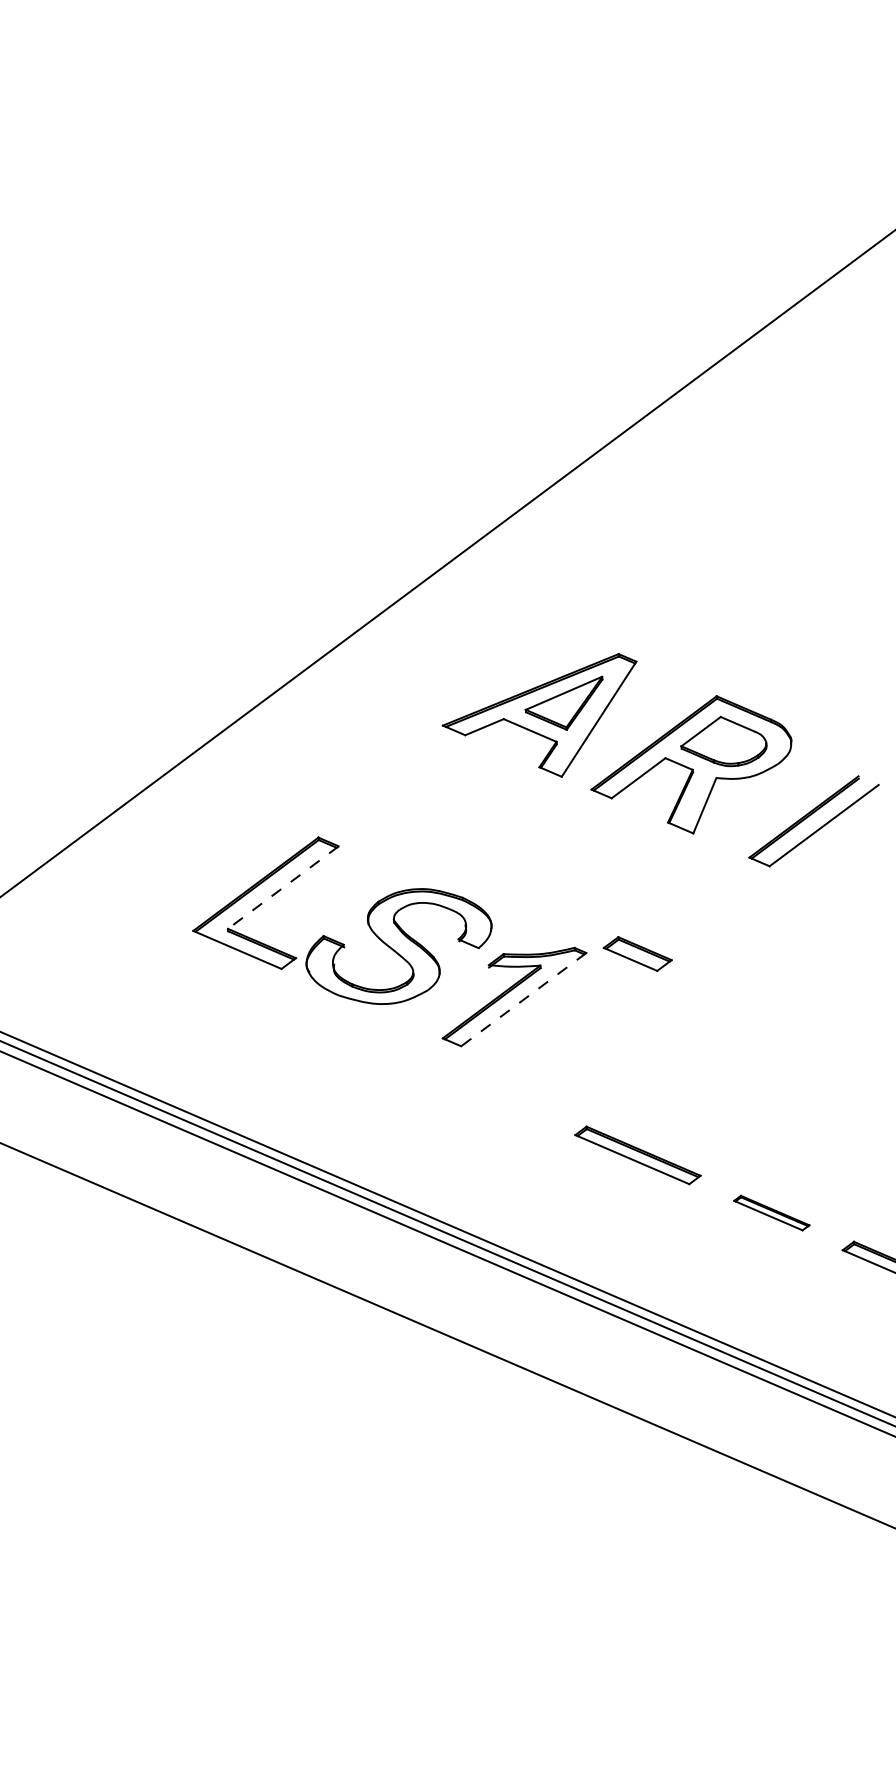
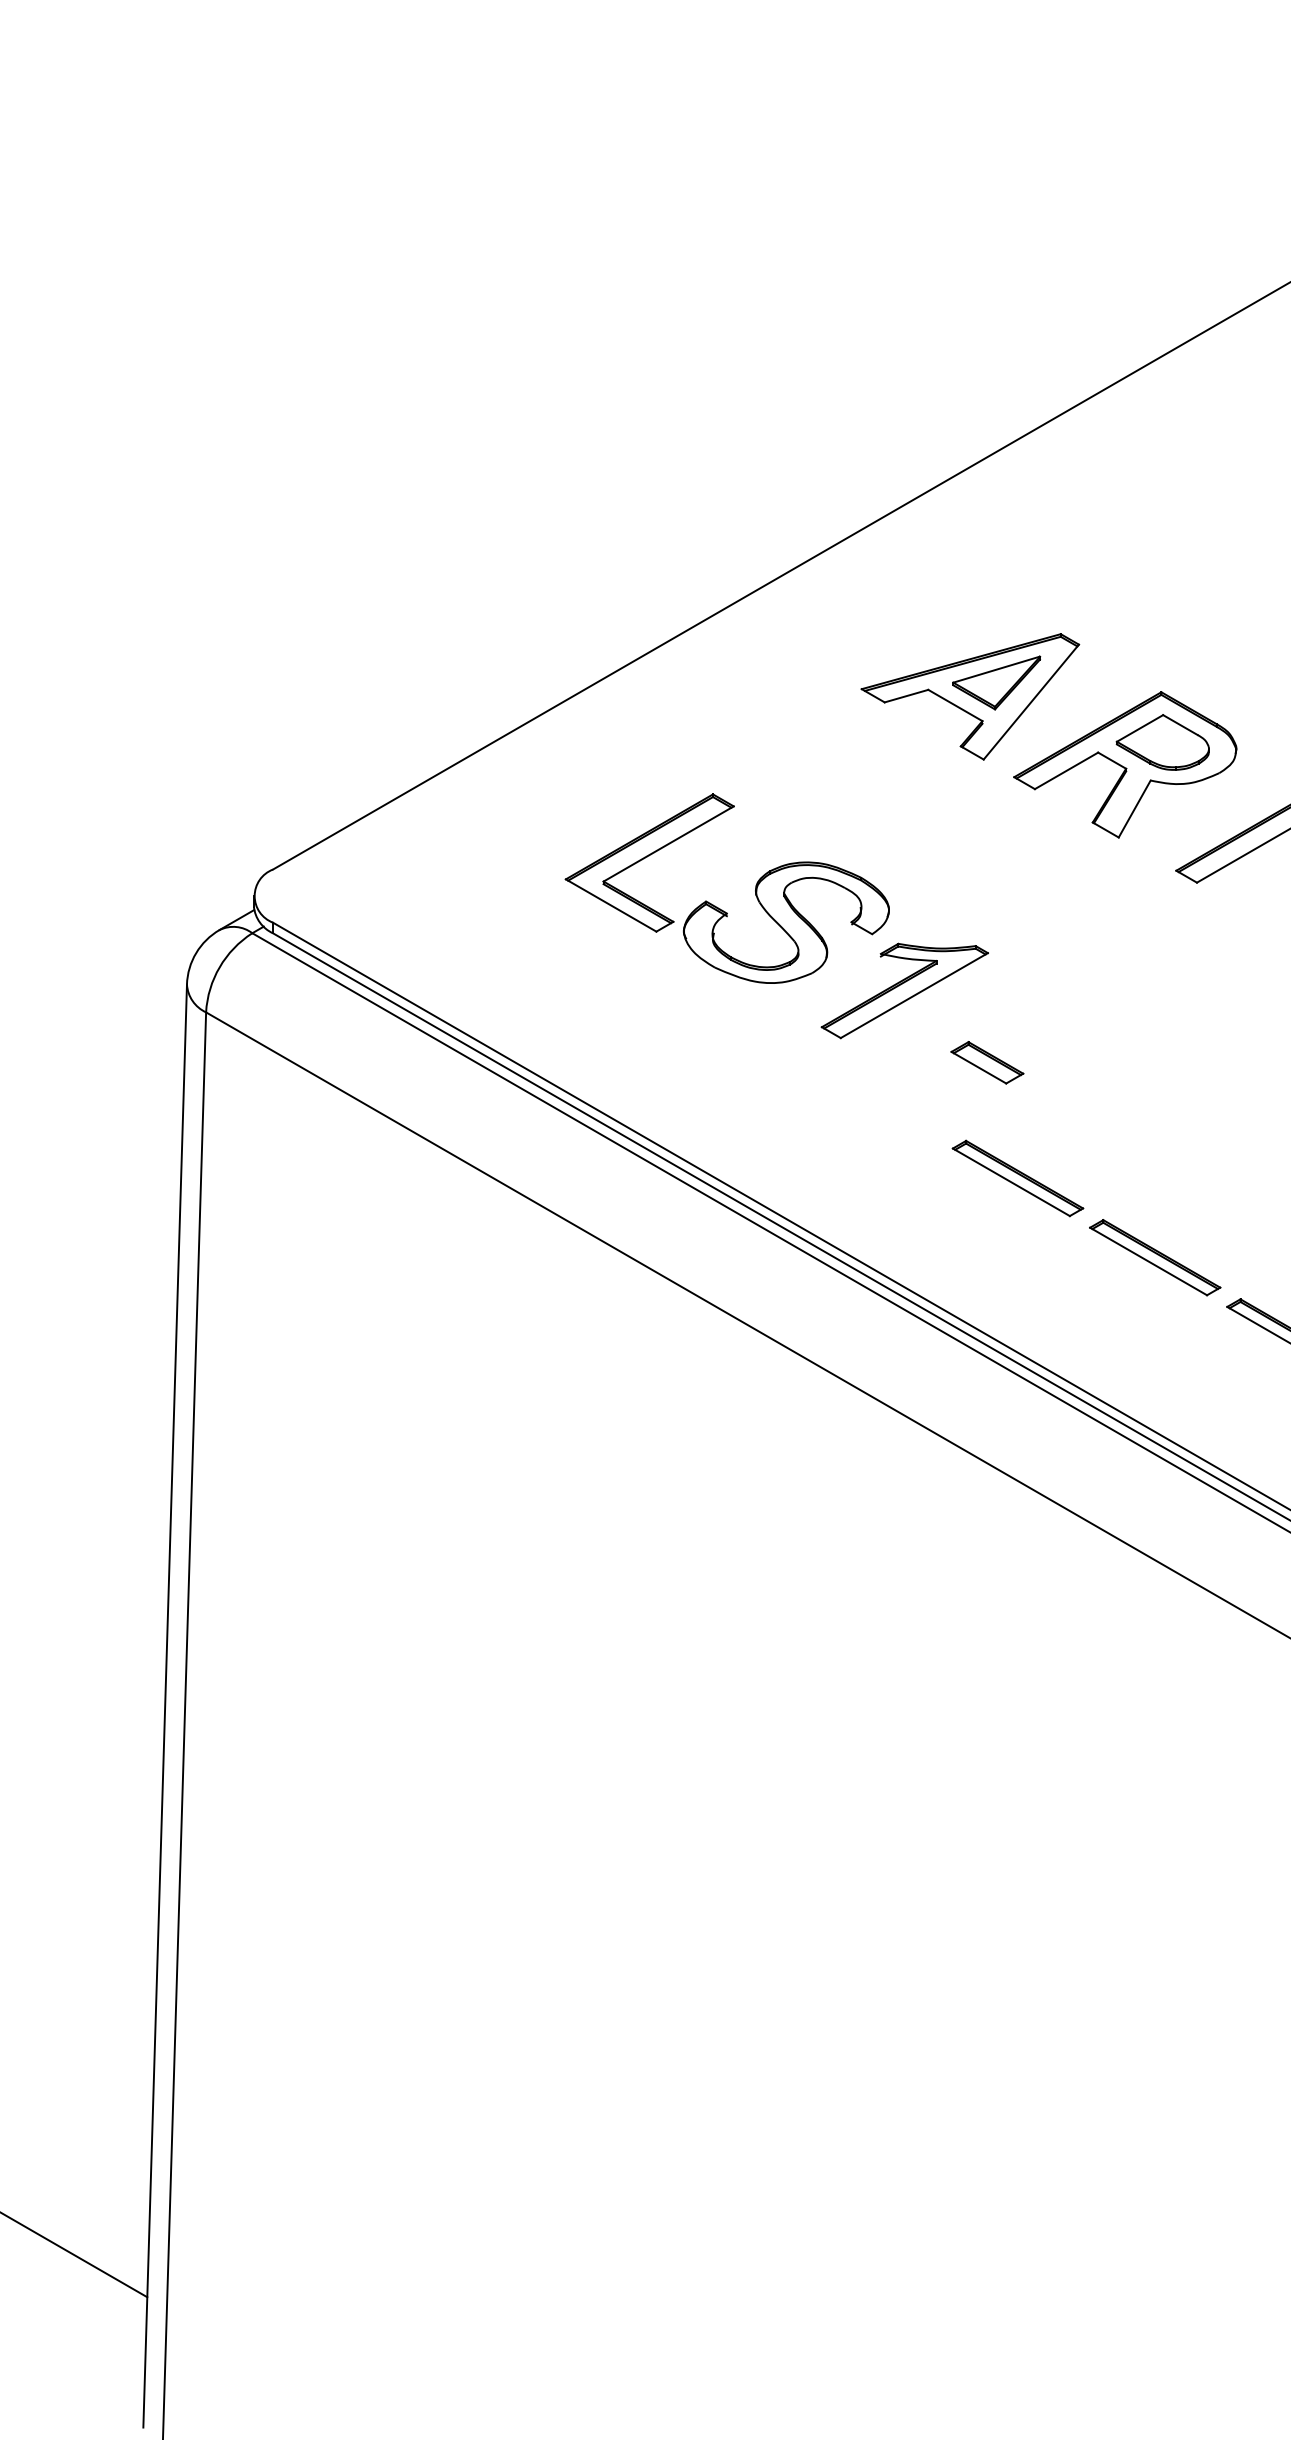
line: (283, 888) -> (668, 844), dashed -> solid
part: (637, 953) -> (987, 1062), moved
line: (523, 999) -> (914, 995), dashed -> solid
part: (771, 1212) -> (1155, 1257), size x1.67

